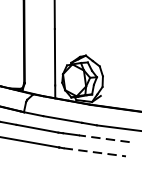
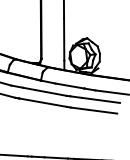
line: (103, 138) -> (100, 100), dashed -> solid
line: (95, 152) -> (94, 110), dashed -> solid

